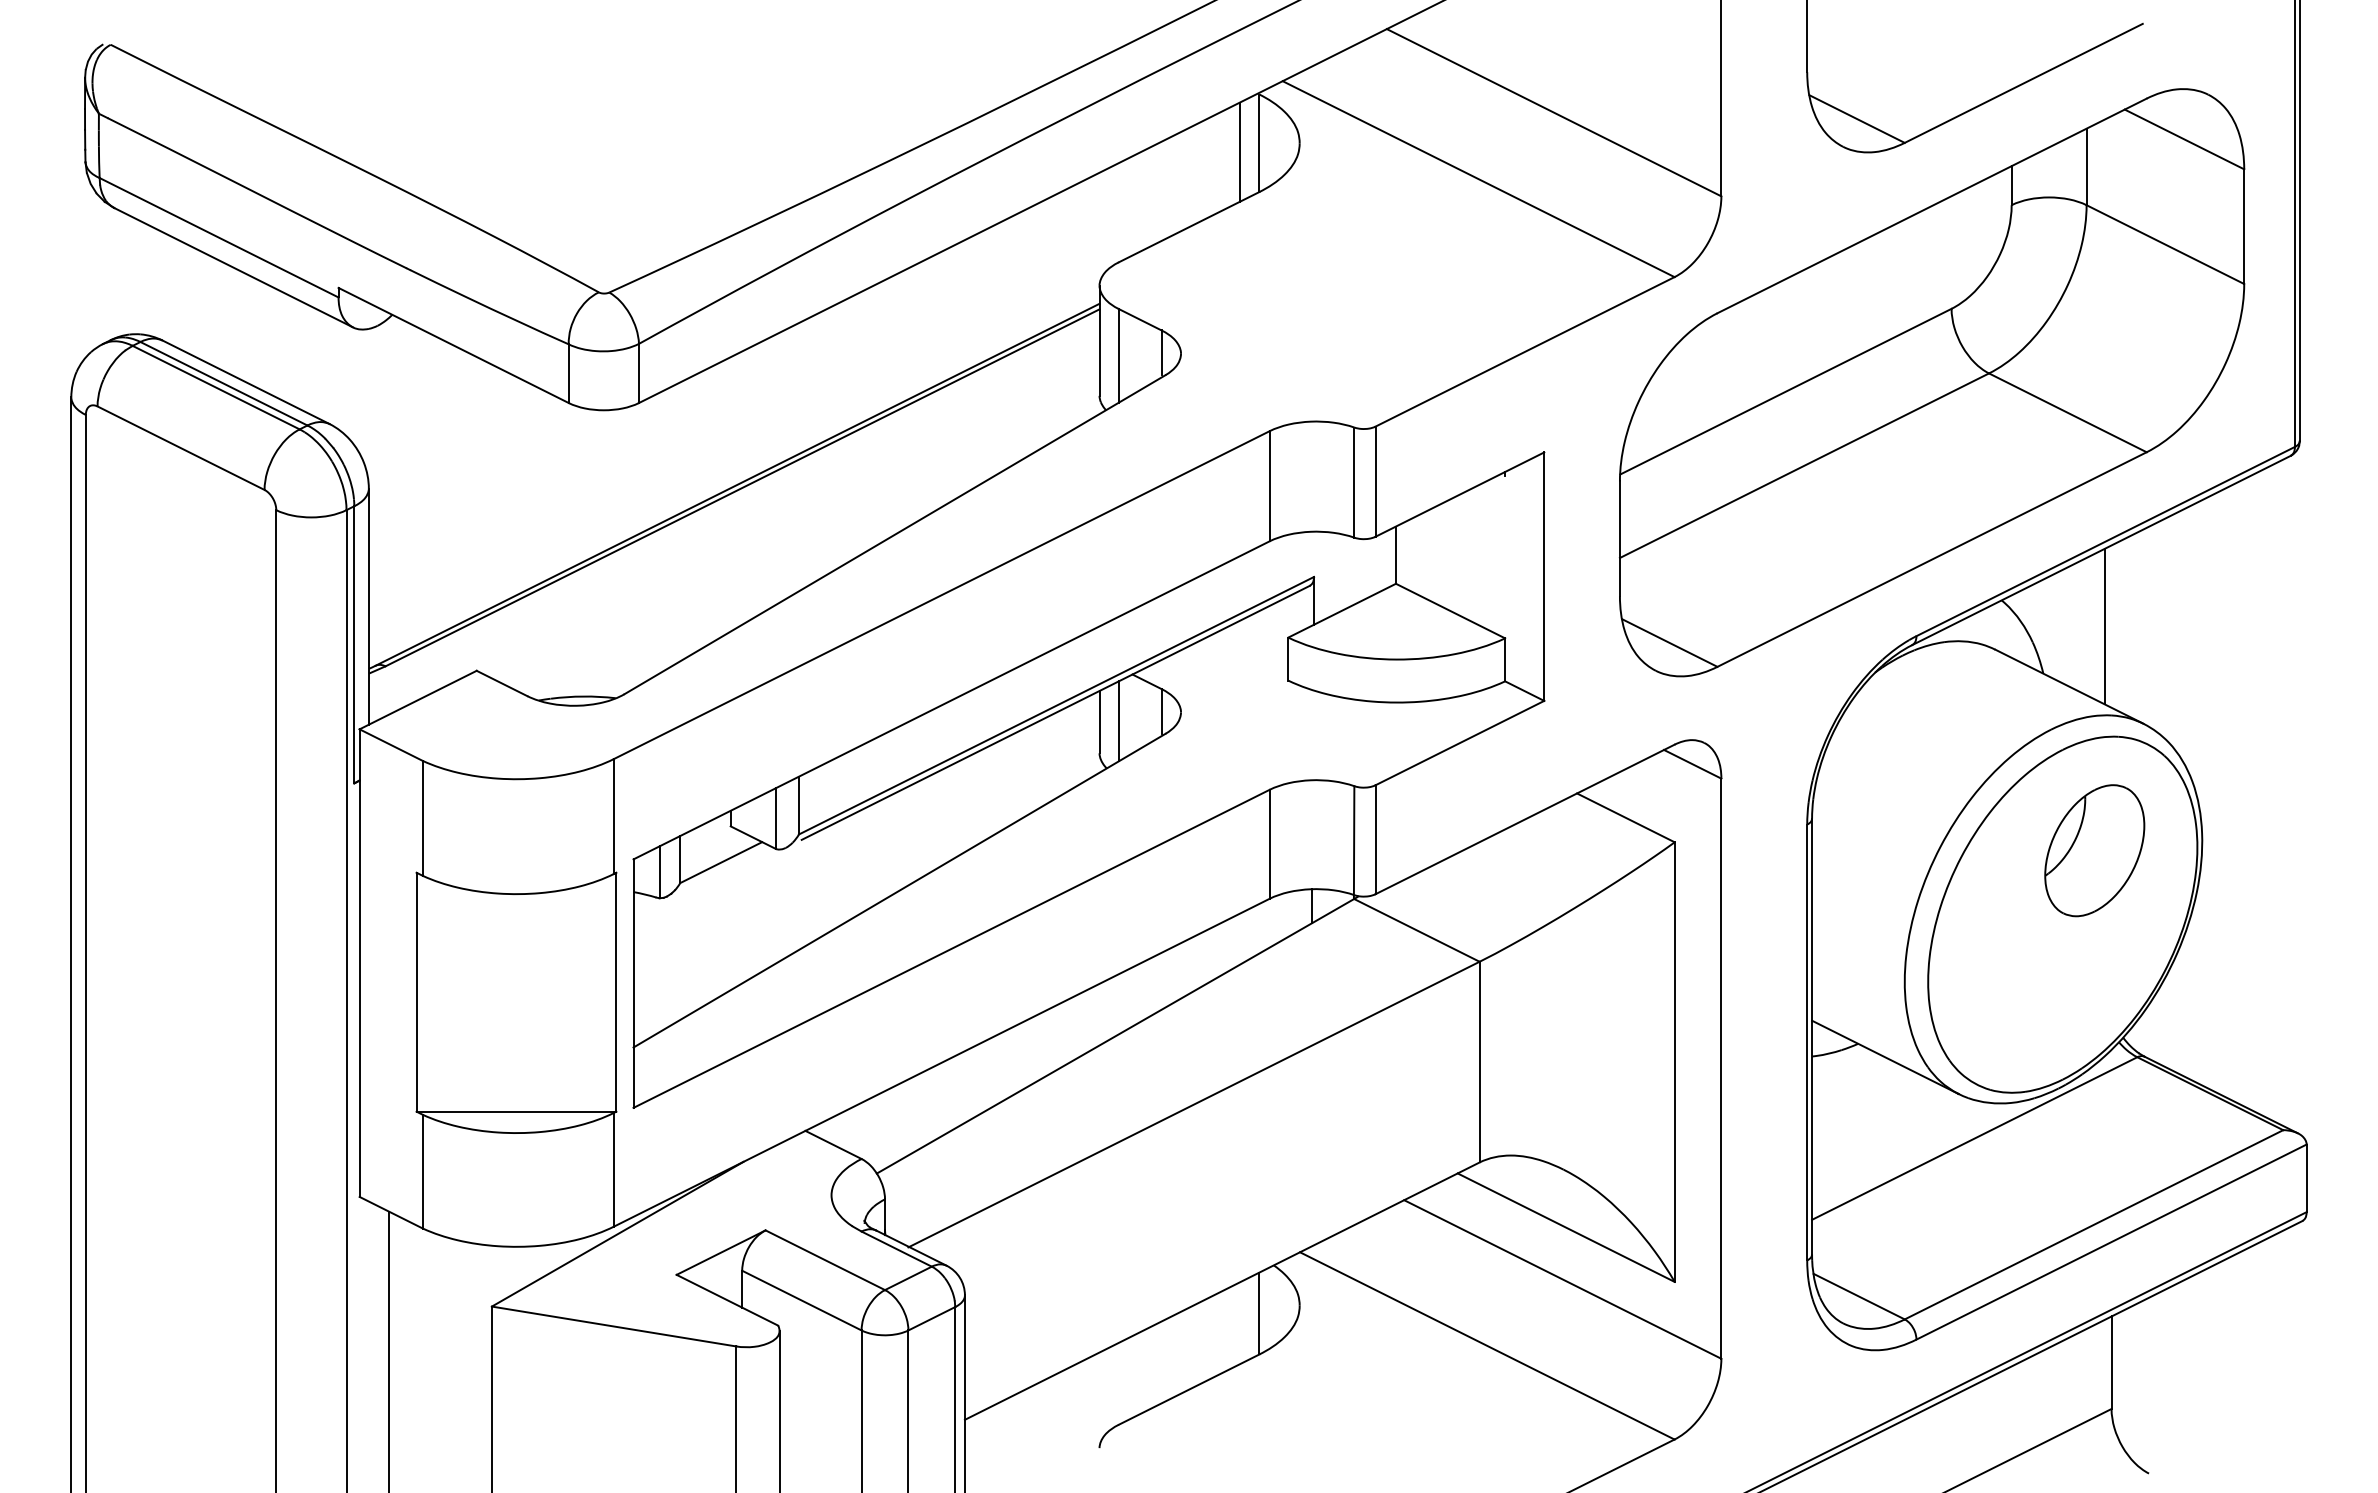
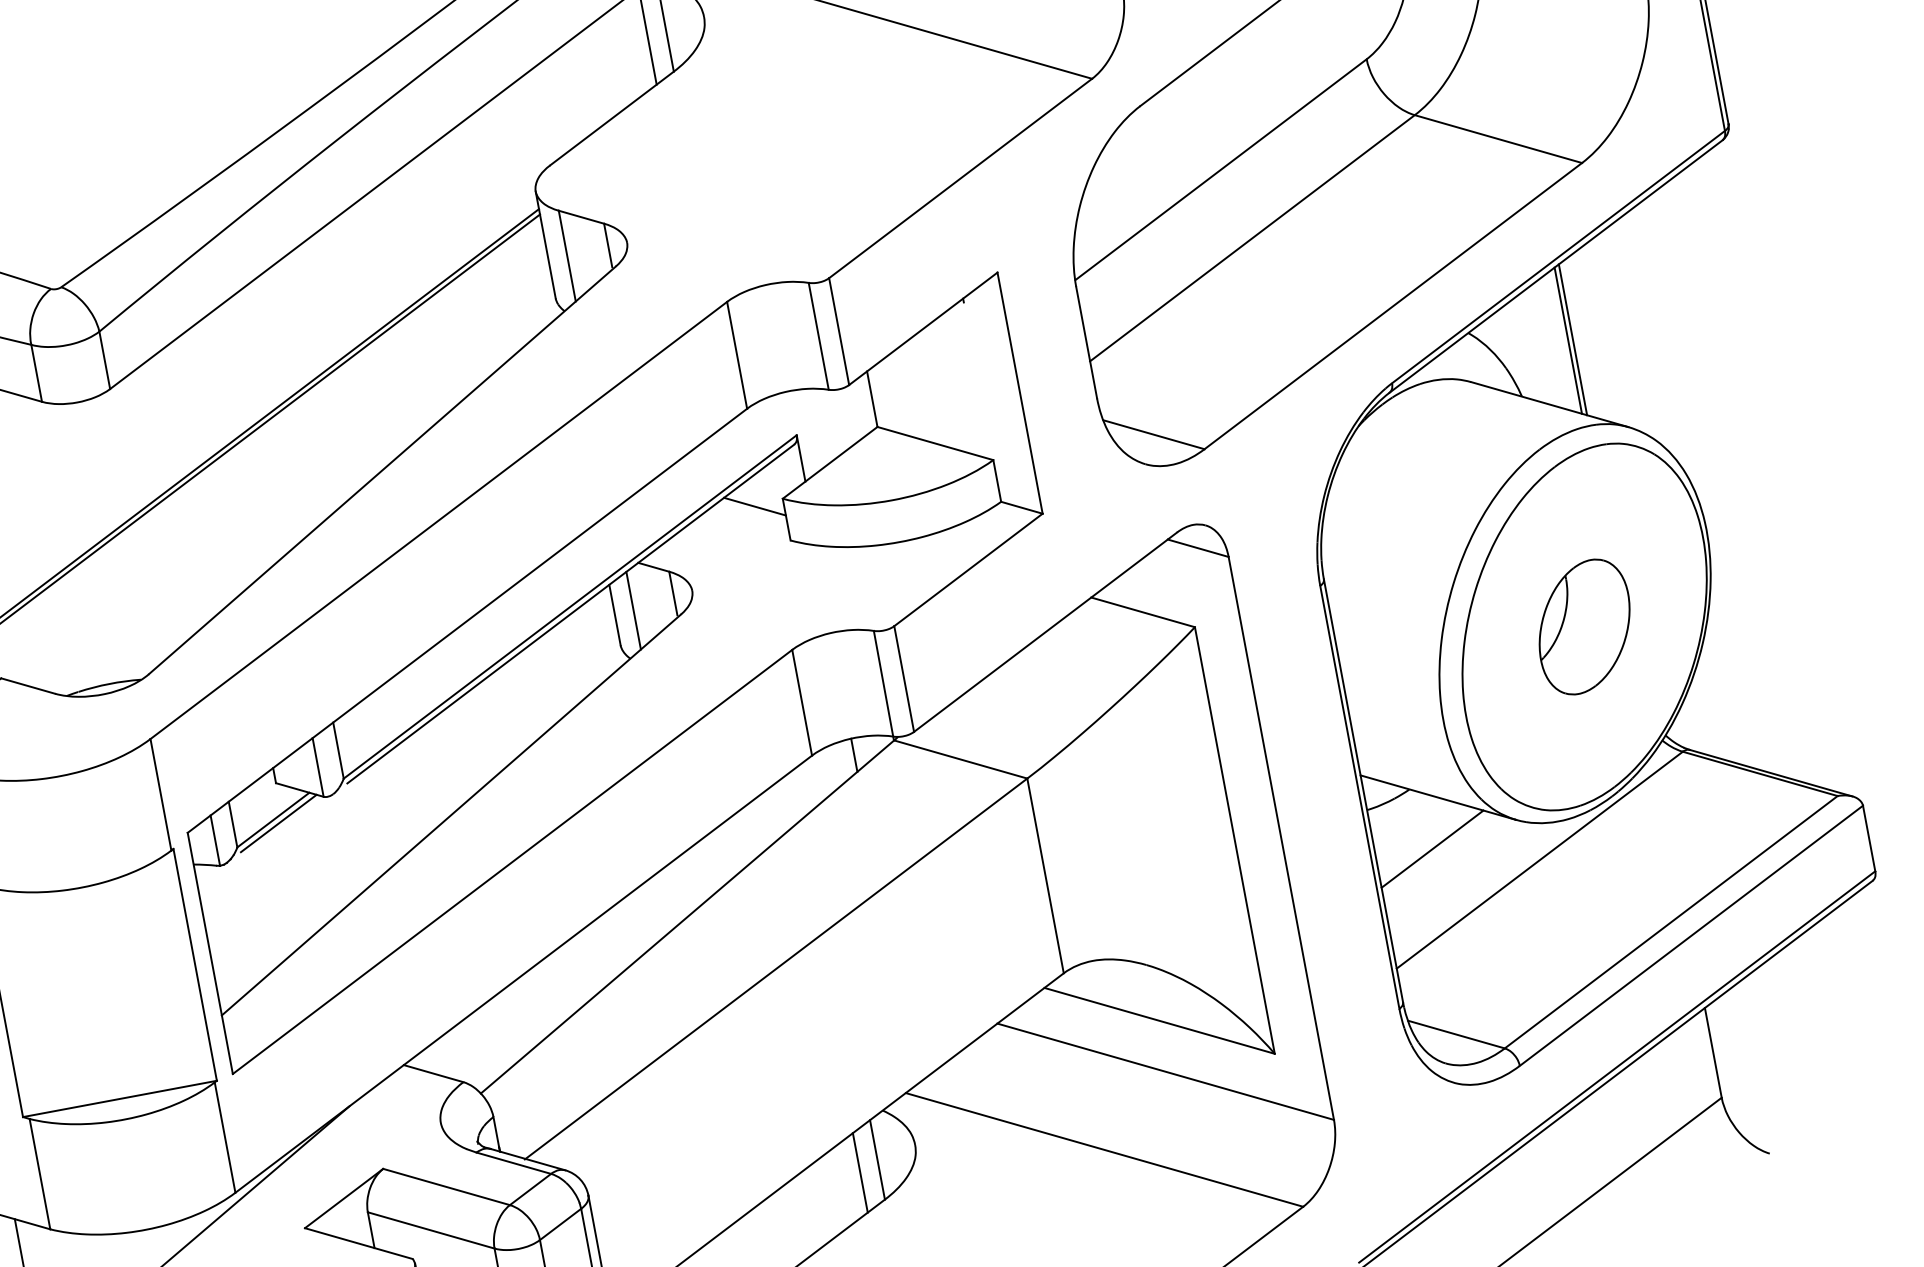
line: (2099, 626) -> (1567, 340), added
line: (1259, 639) -> (755, 505), added
part: (2094, 850) -> (1584, 626), moved
line: (725, 866) -> (278, 823), added
line: (1869, 1107) -> (1432, 849), added
line: (1239, 1323) -> (859, 1173), added

